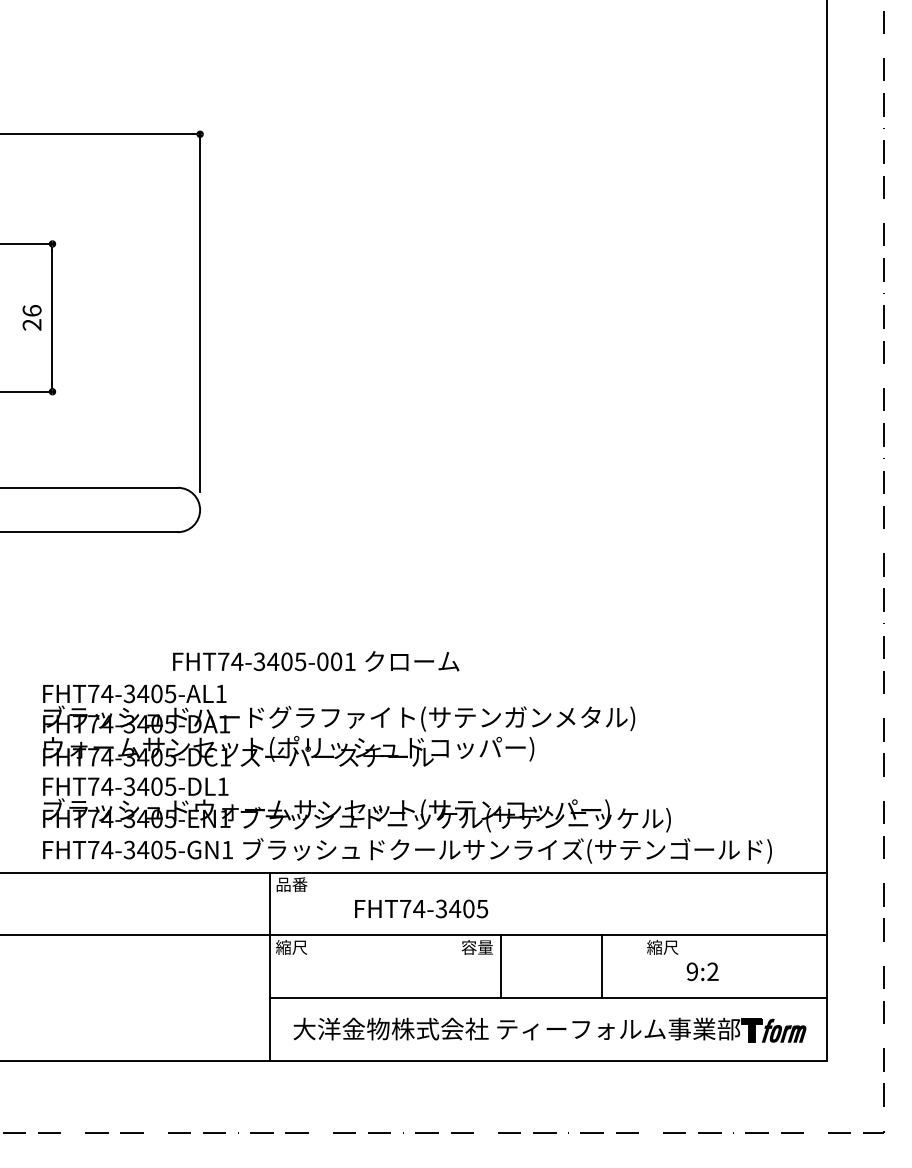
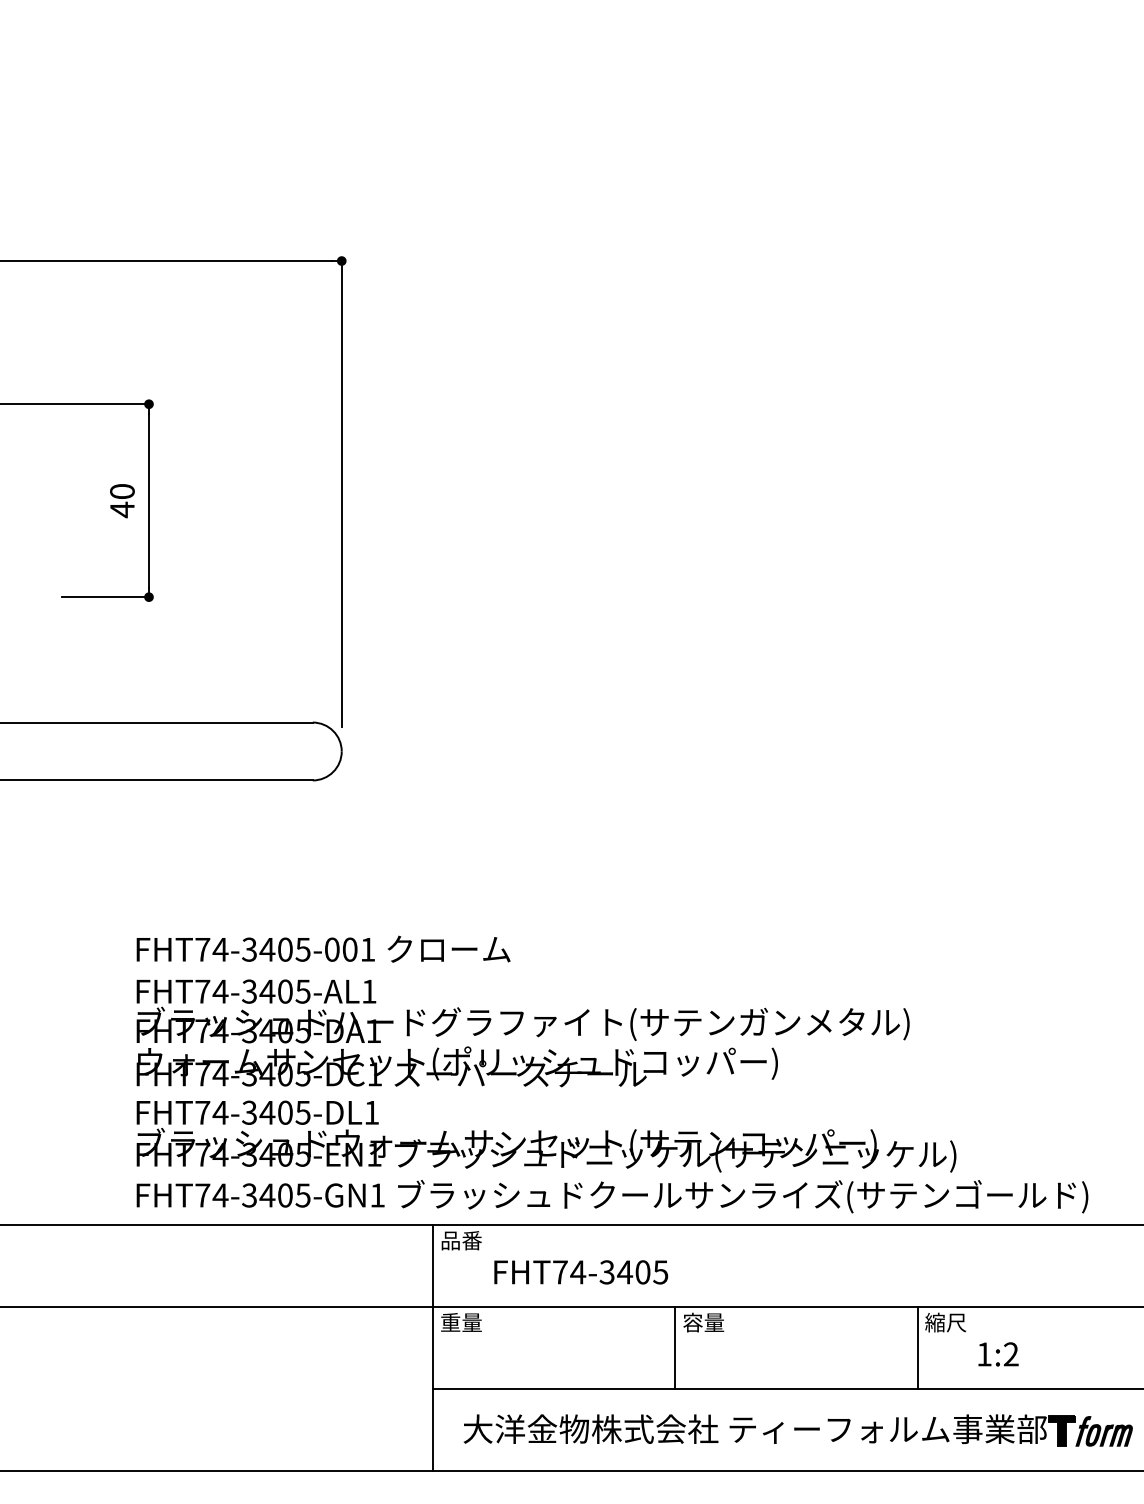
text: (31, 318) -> (121, 501), 26 -> 40
text: (316, 661) -> (323, 949), moved
text: (421, 908) -> (581, 1271), moved
text: (291, 946) -> (461, 1321), 縮尺 -> 重量
line: (500, 966) -> (675, 1347), moved
line: (602, 966) -> (917, 1347), moved
text: (691, 971) -> (983, 1354), 9:2 -> 1:2

